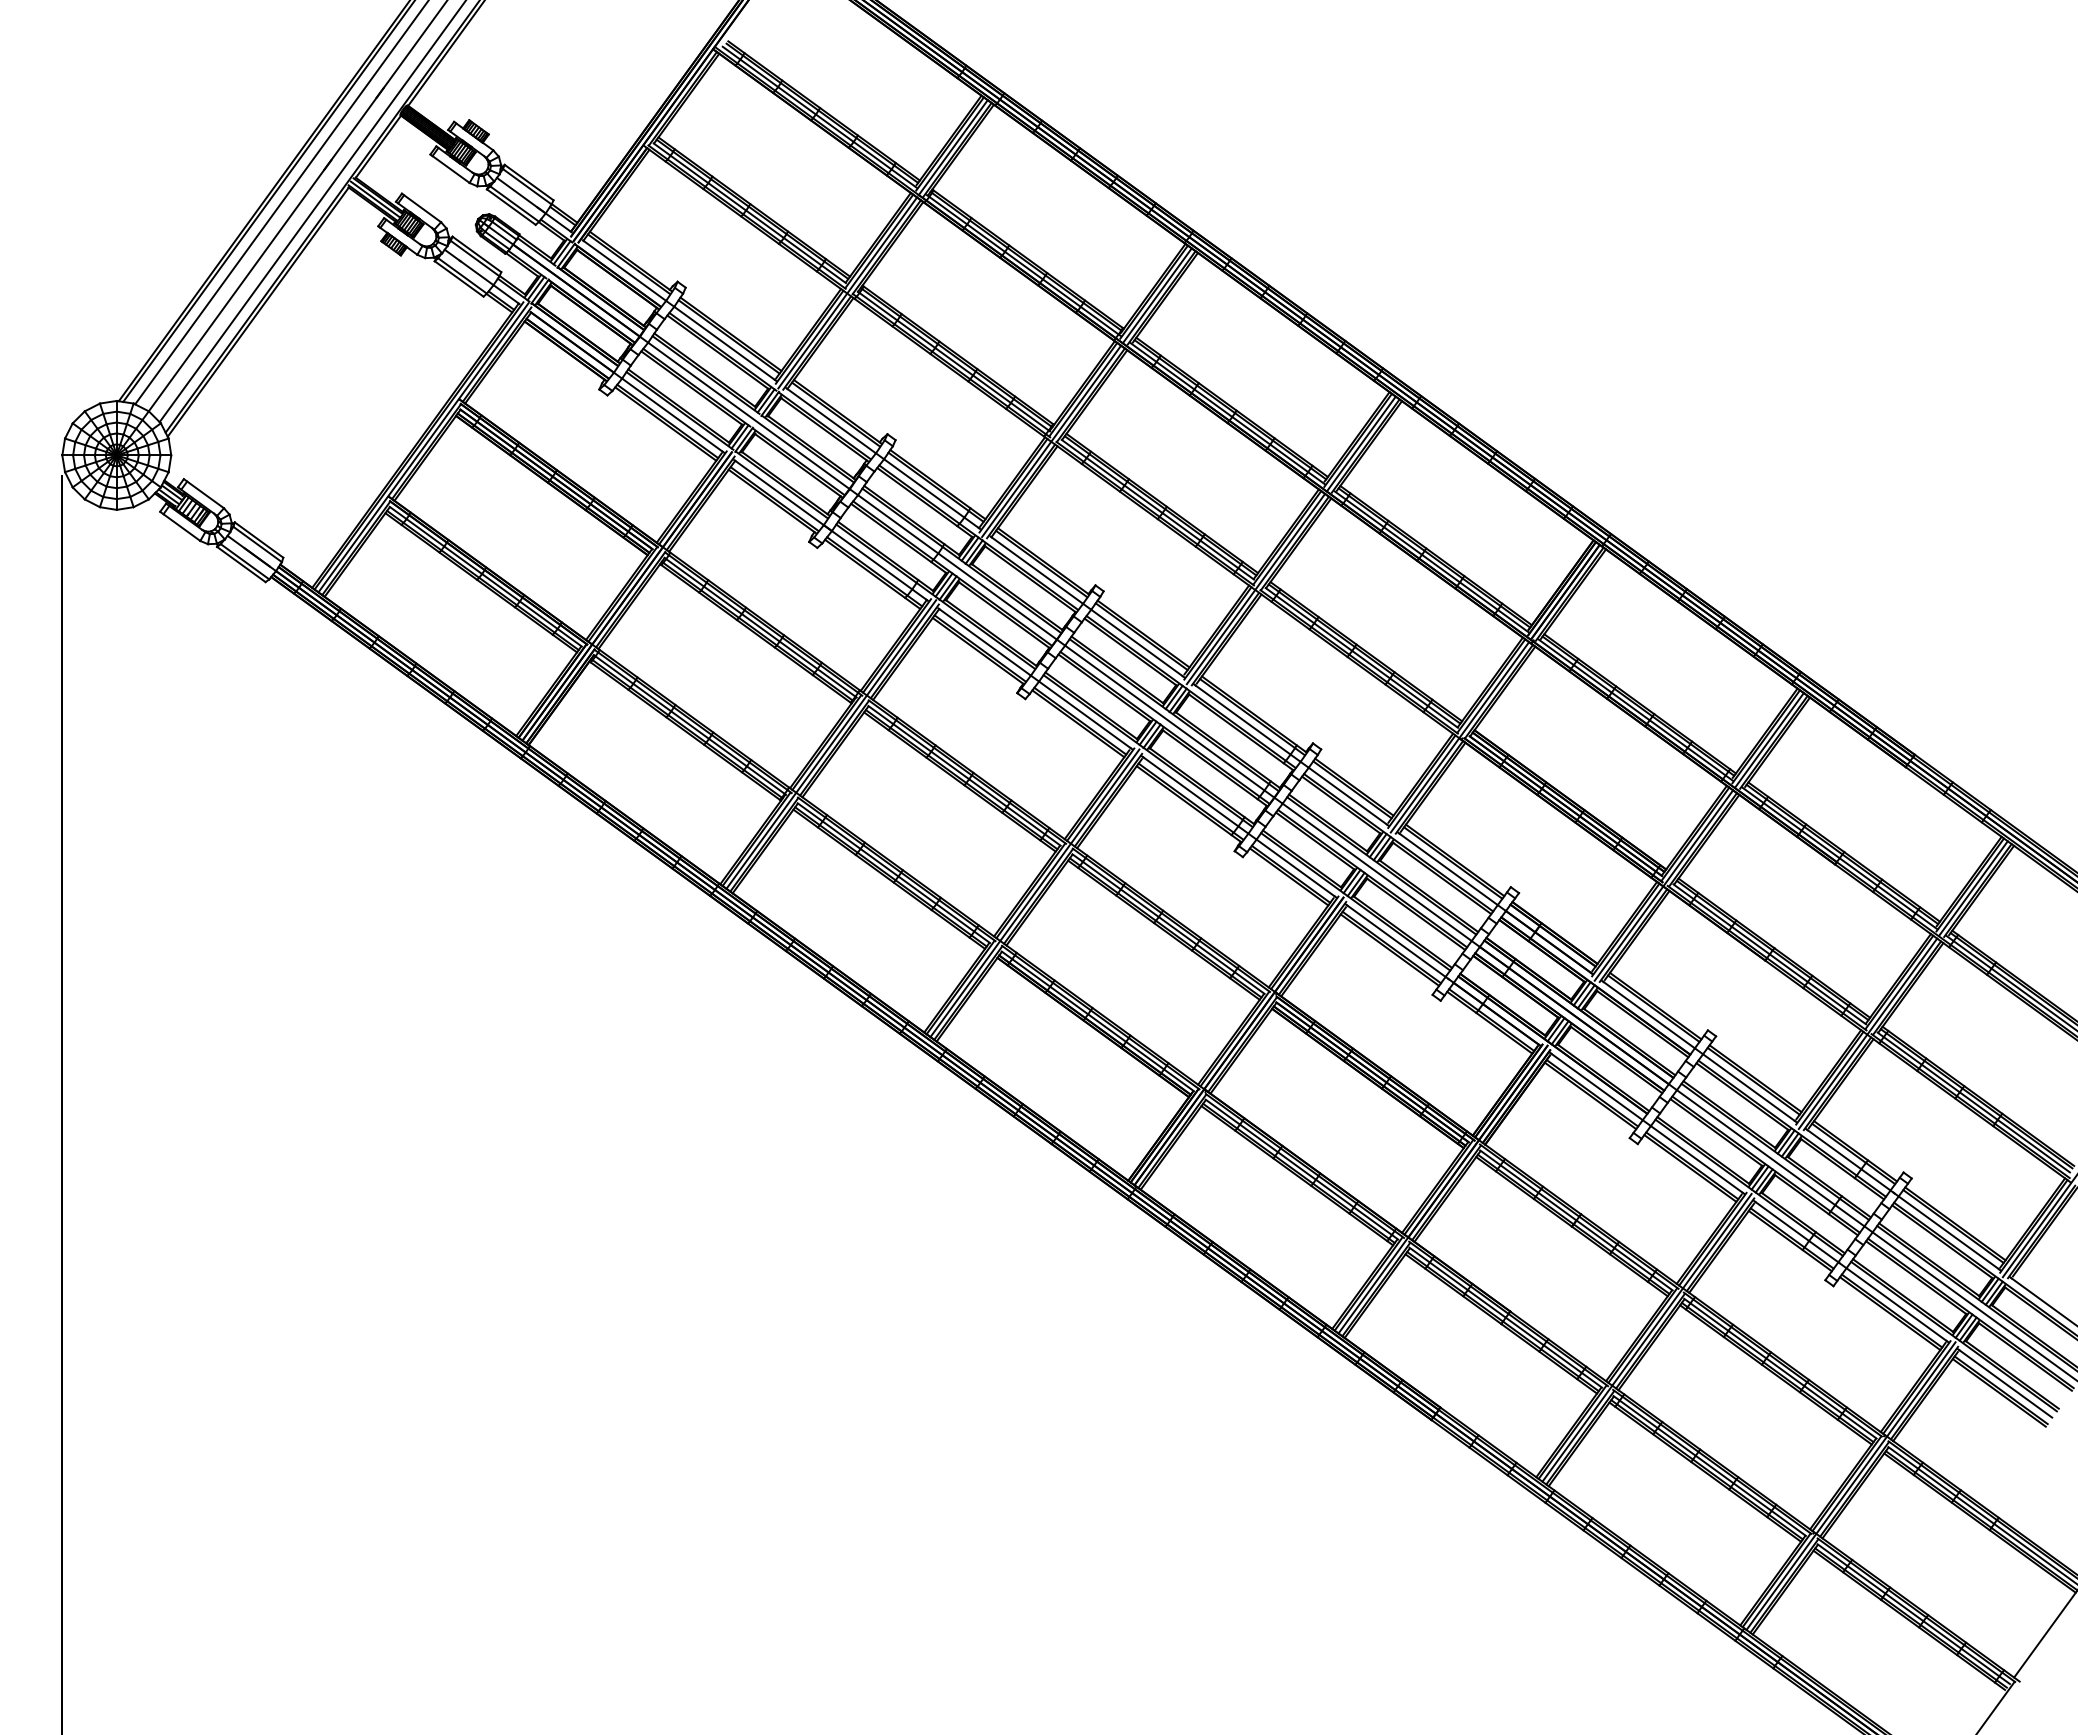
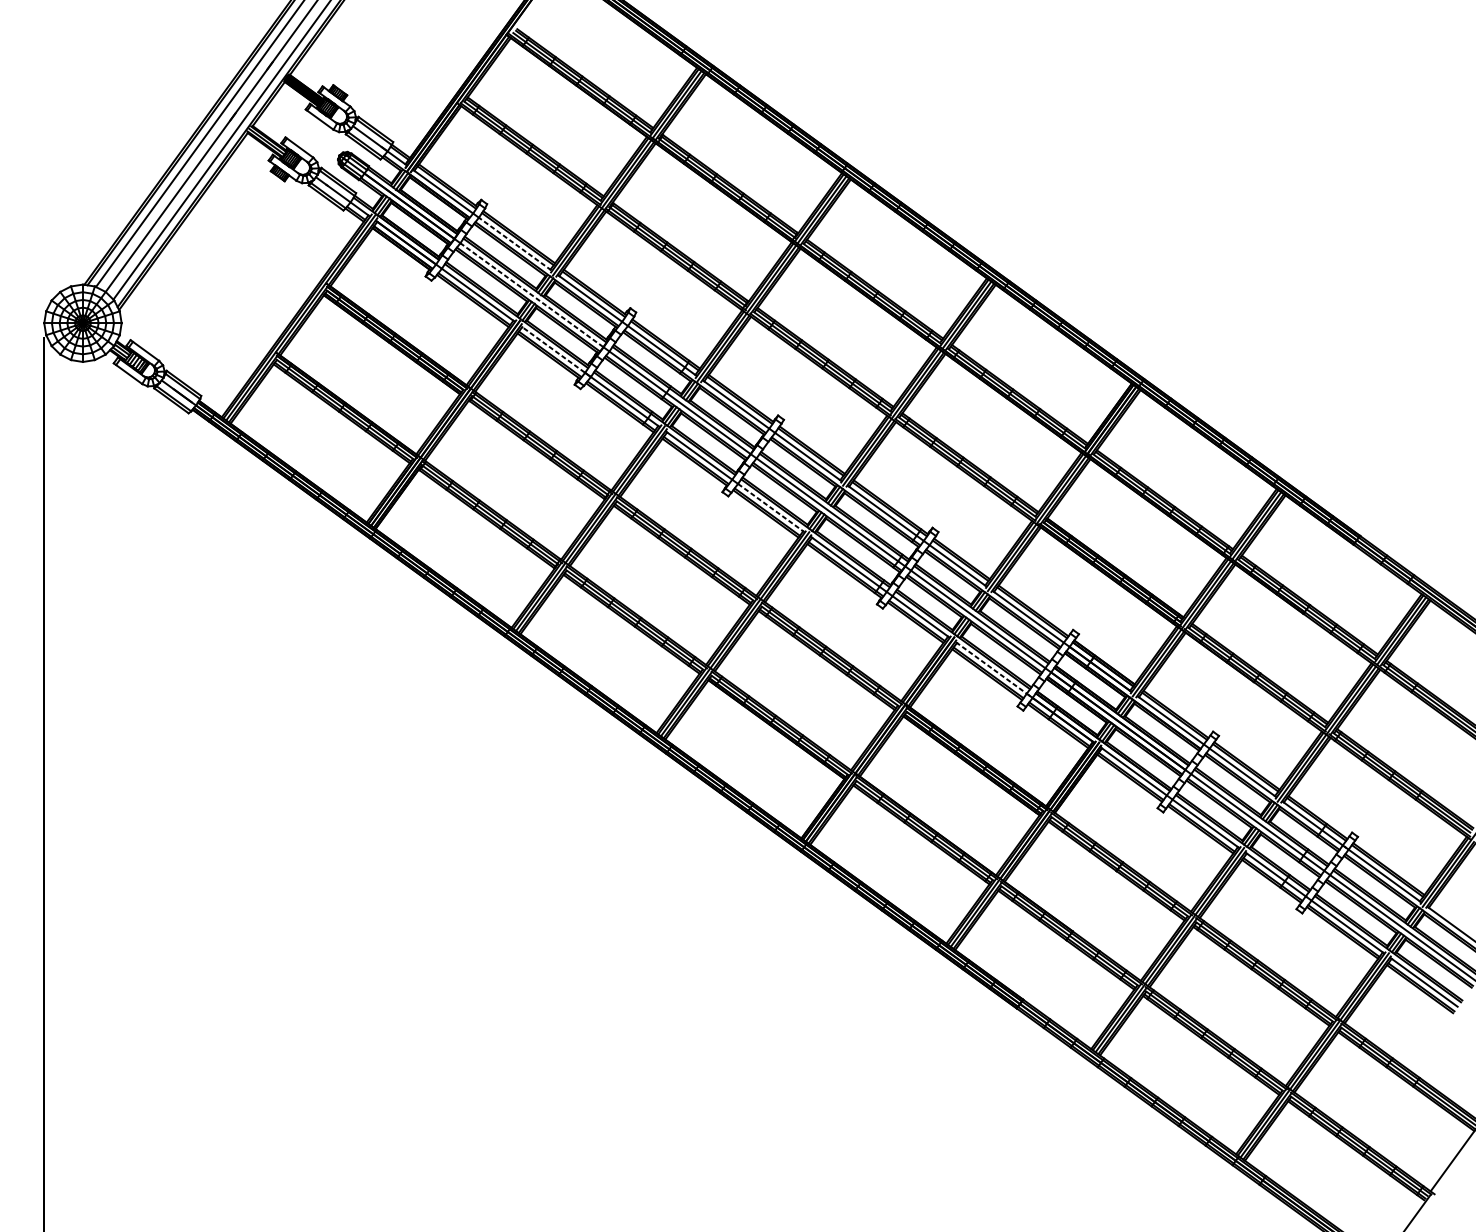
line: (724, 343) -> (514, 243), solid -> dashed
line: (748, 415) -> (531, 294), solid -> dashed
line: (778, 492) -> (552, 349), solid -> dashed
line: (1085, 715) -> (771, 508), solid -> dashed
line: (1395, 940) -> (991, 667), solid -> dashed

